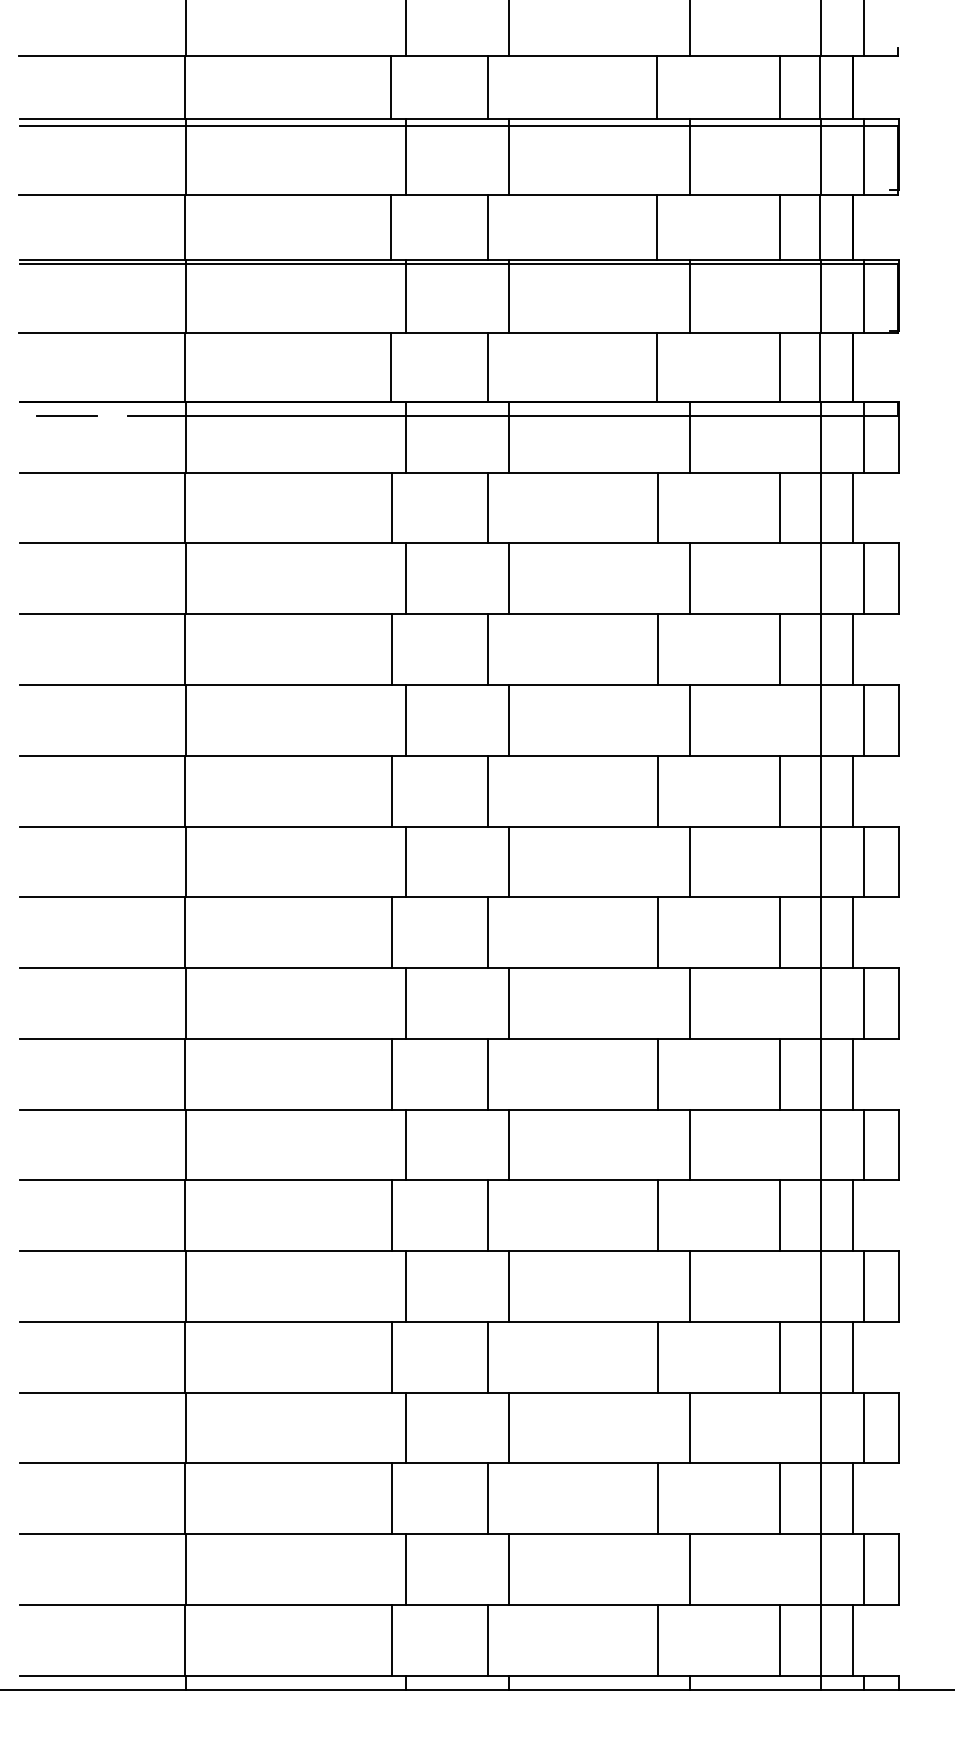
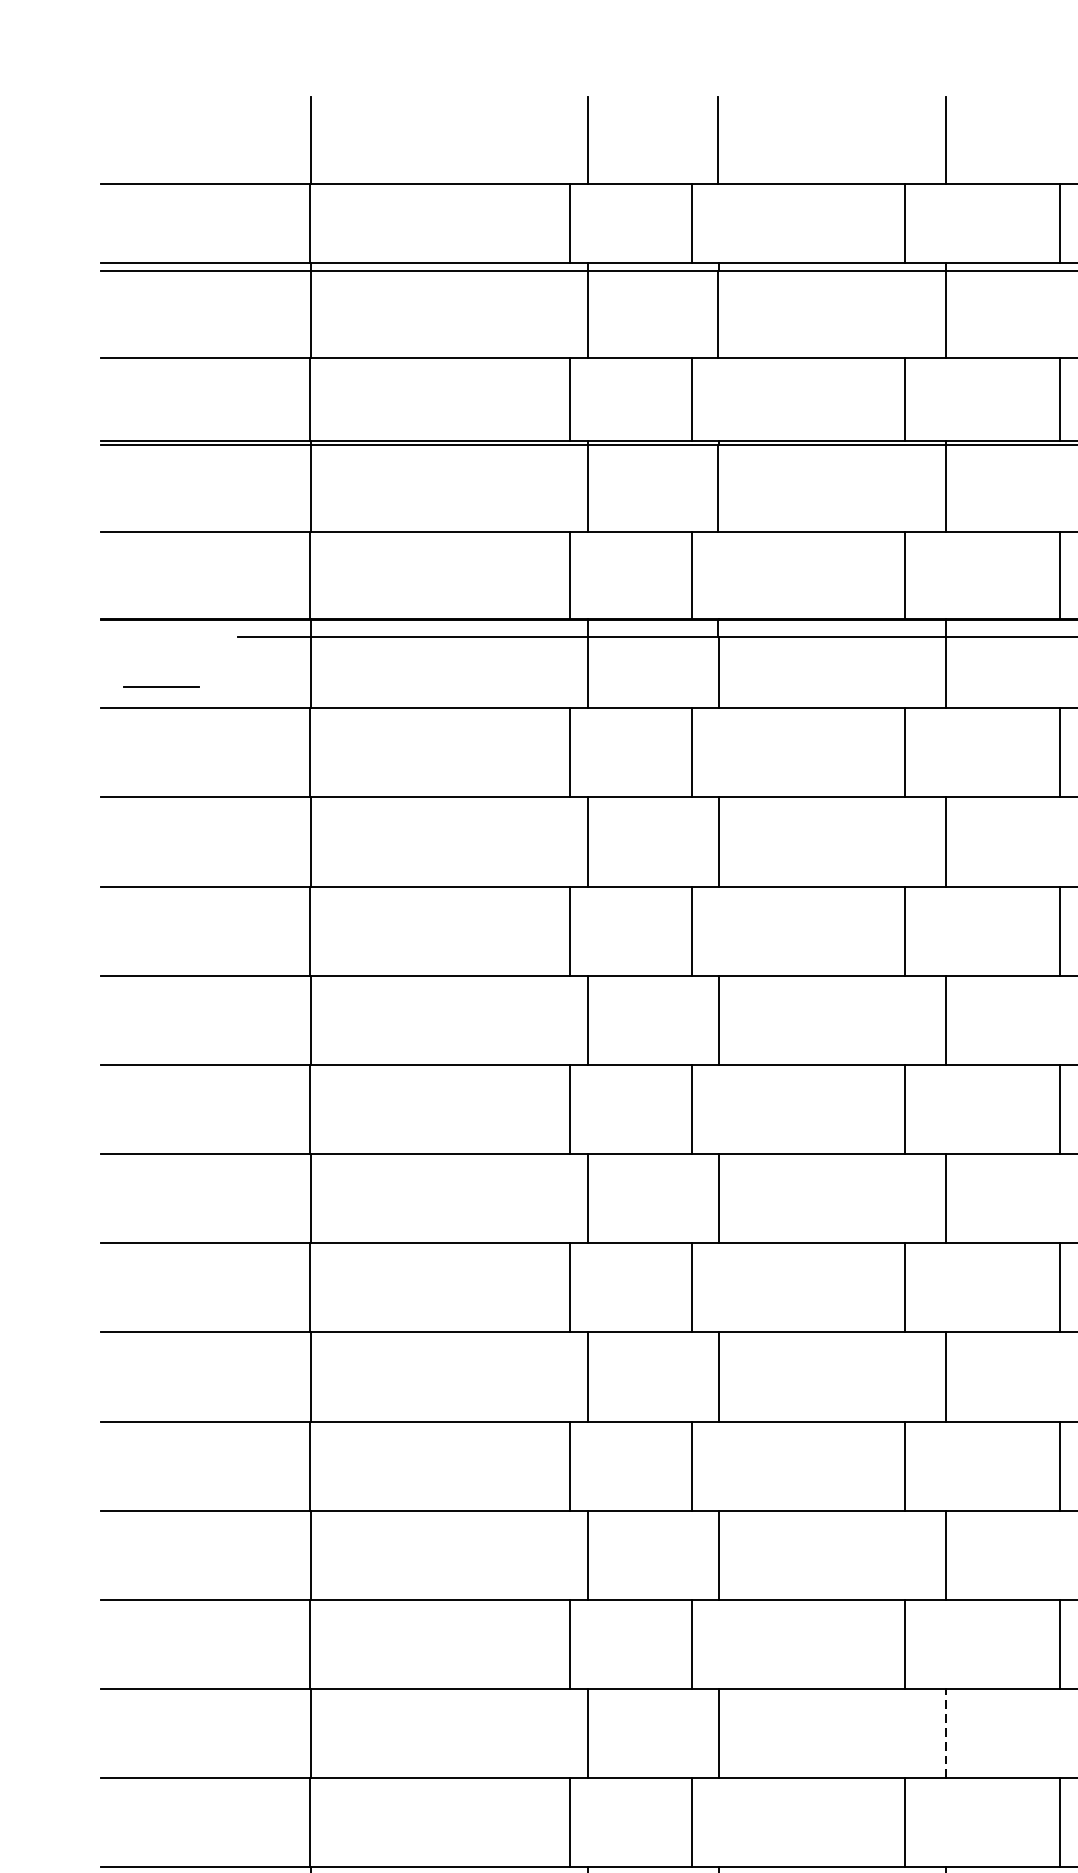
line: (66, 415) -> (160, 686), moved
line: (689, 1286) -> (945, 1733), solid -> dashed

